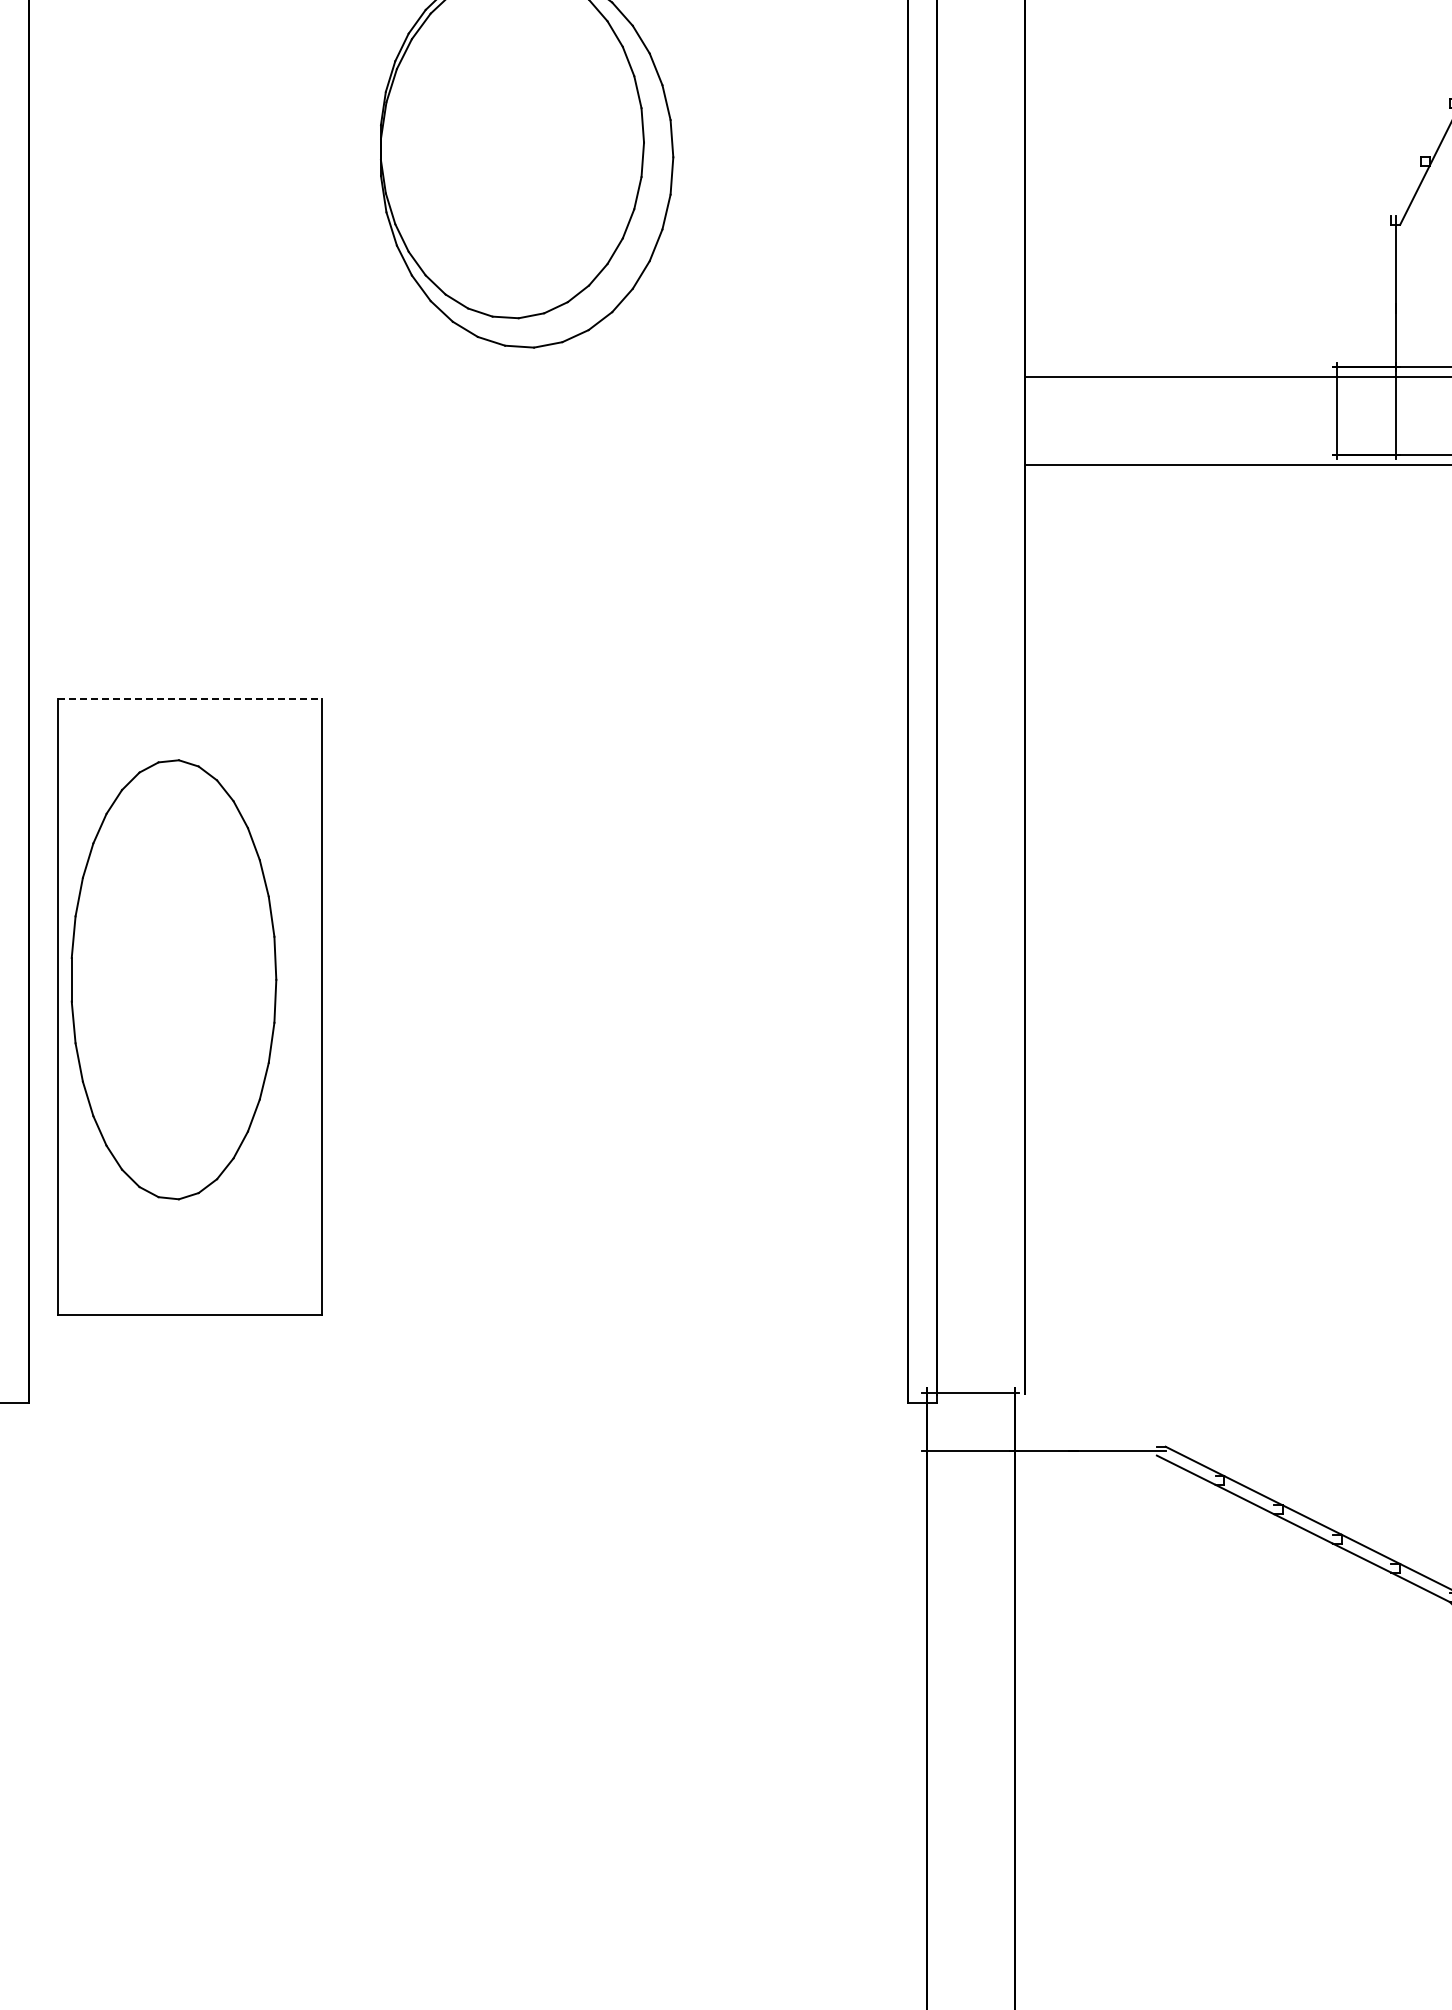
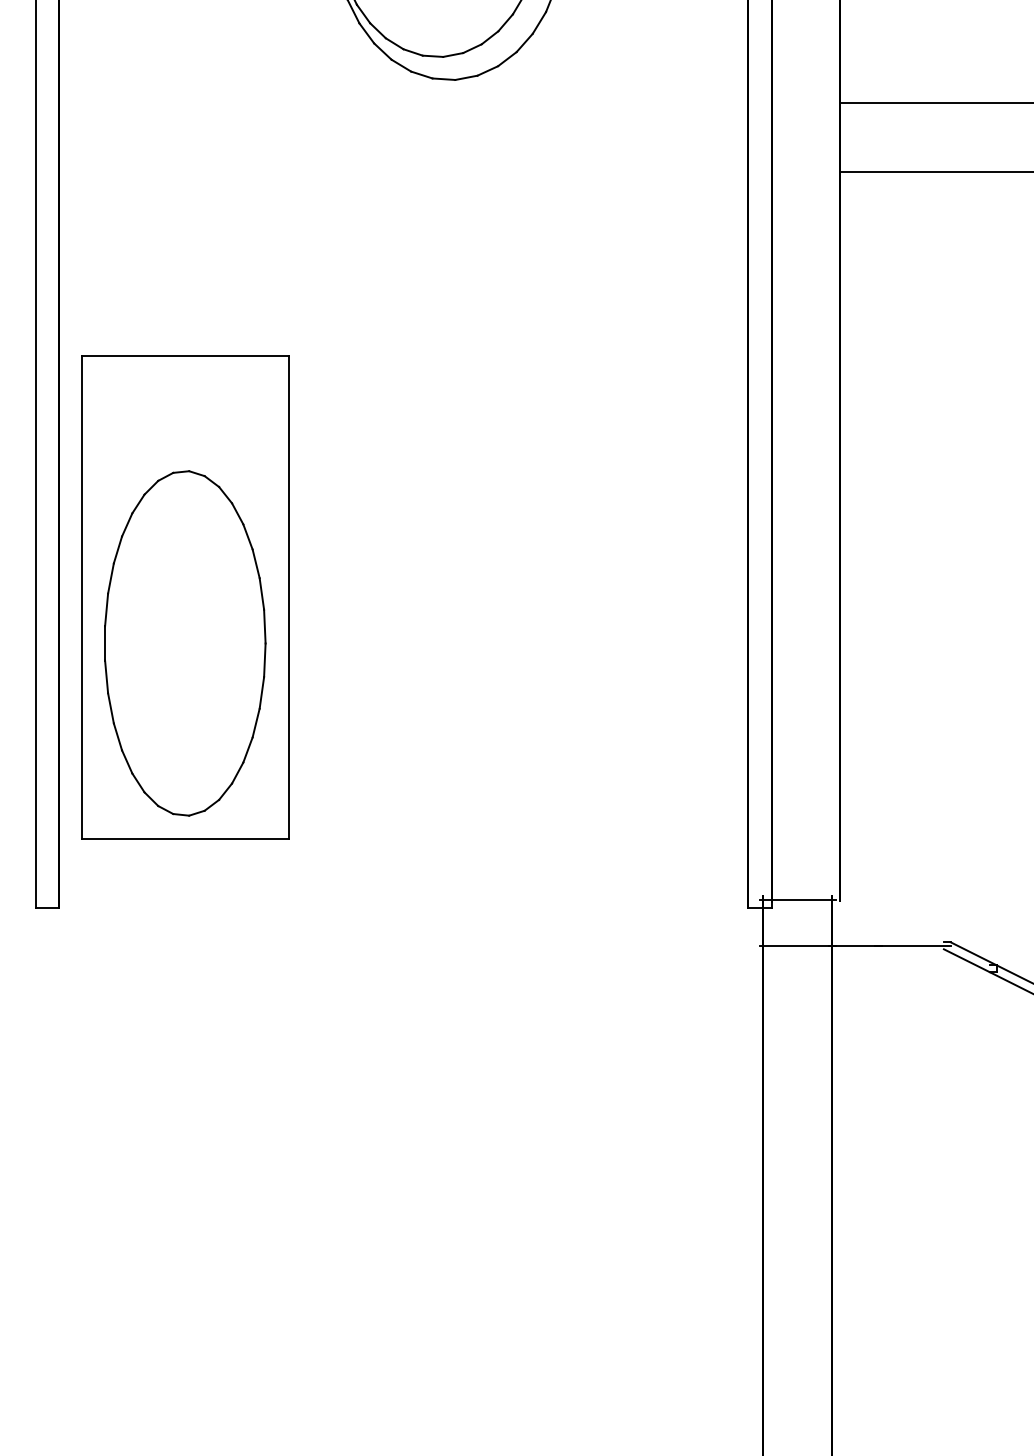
line: (189, 699) -> (184, 356), dashed -> solid
part: (173, 979) -> (184, 643), moved

